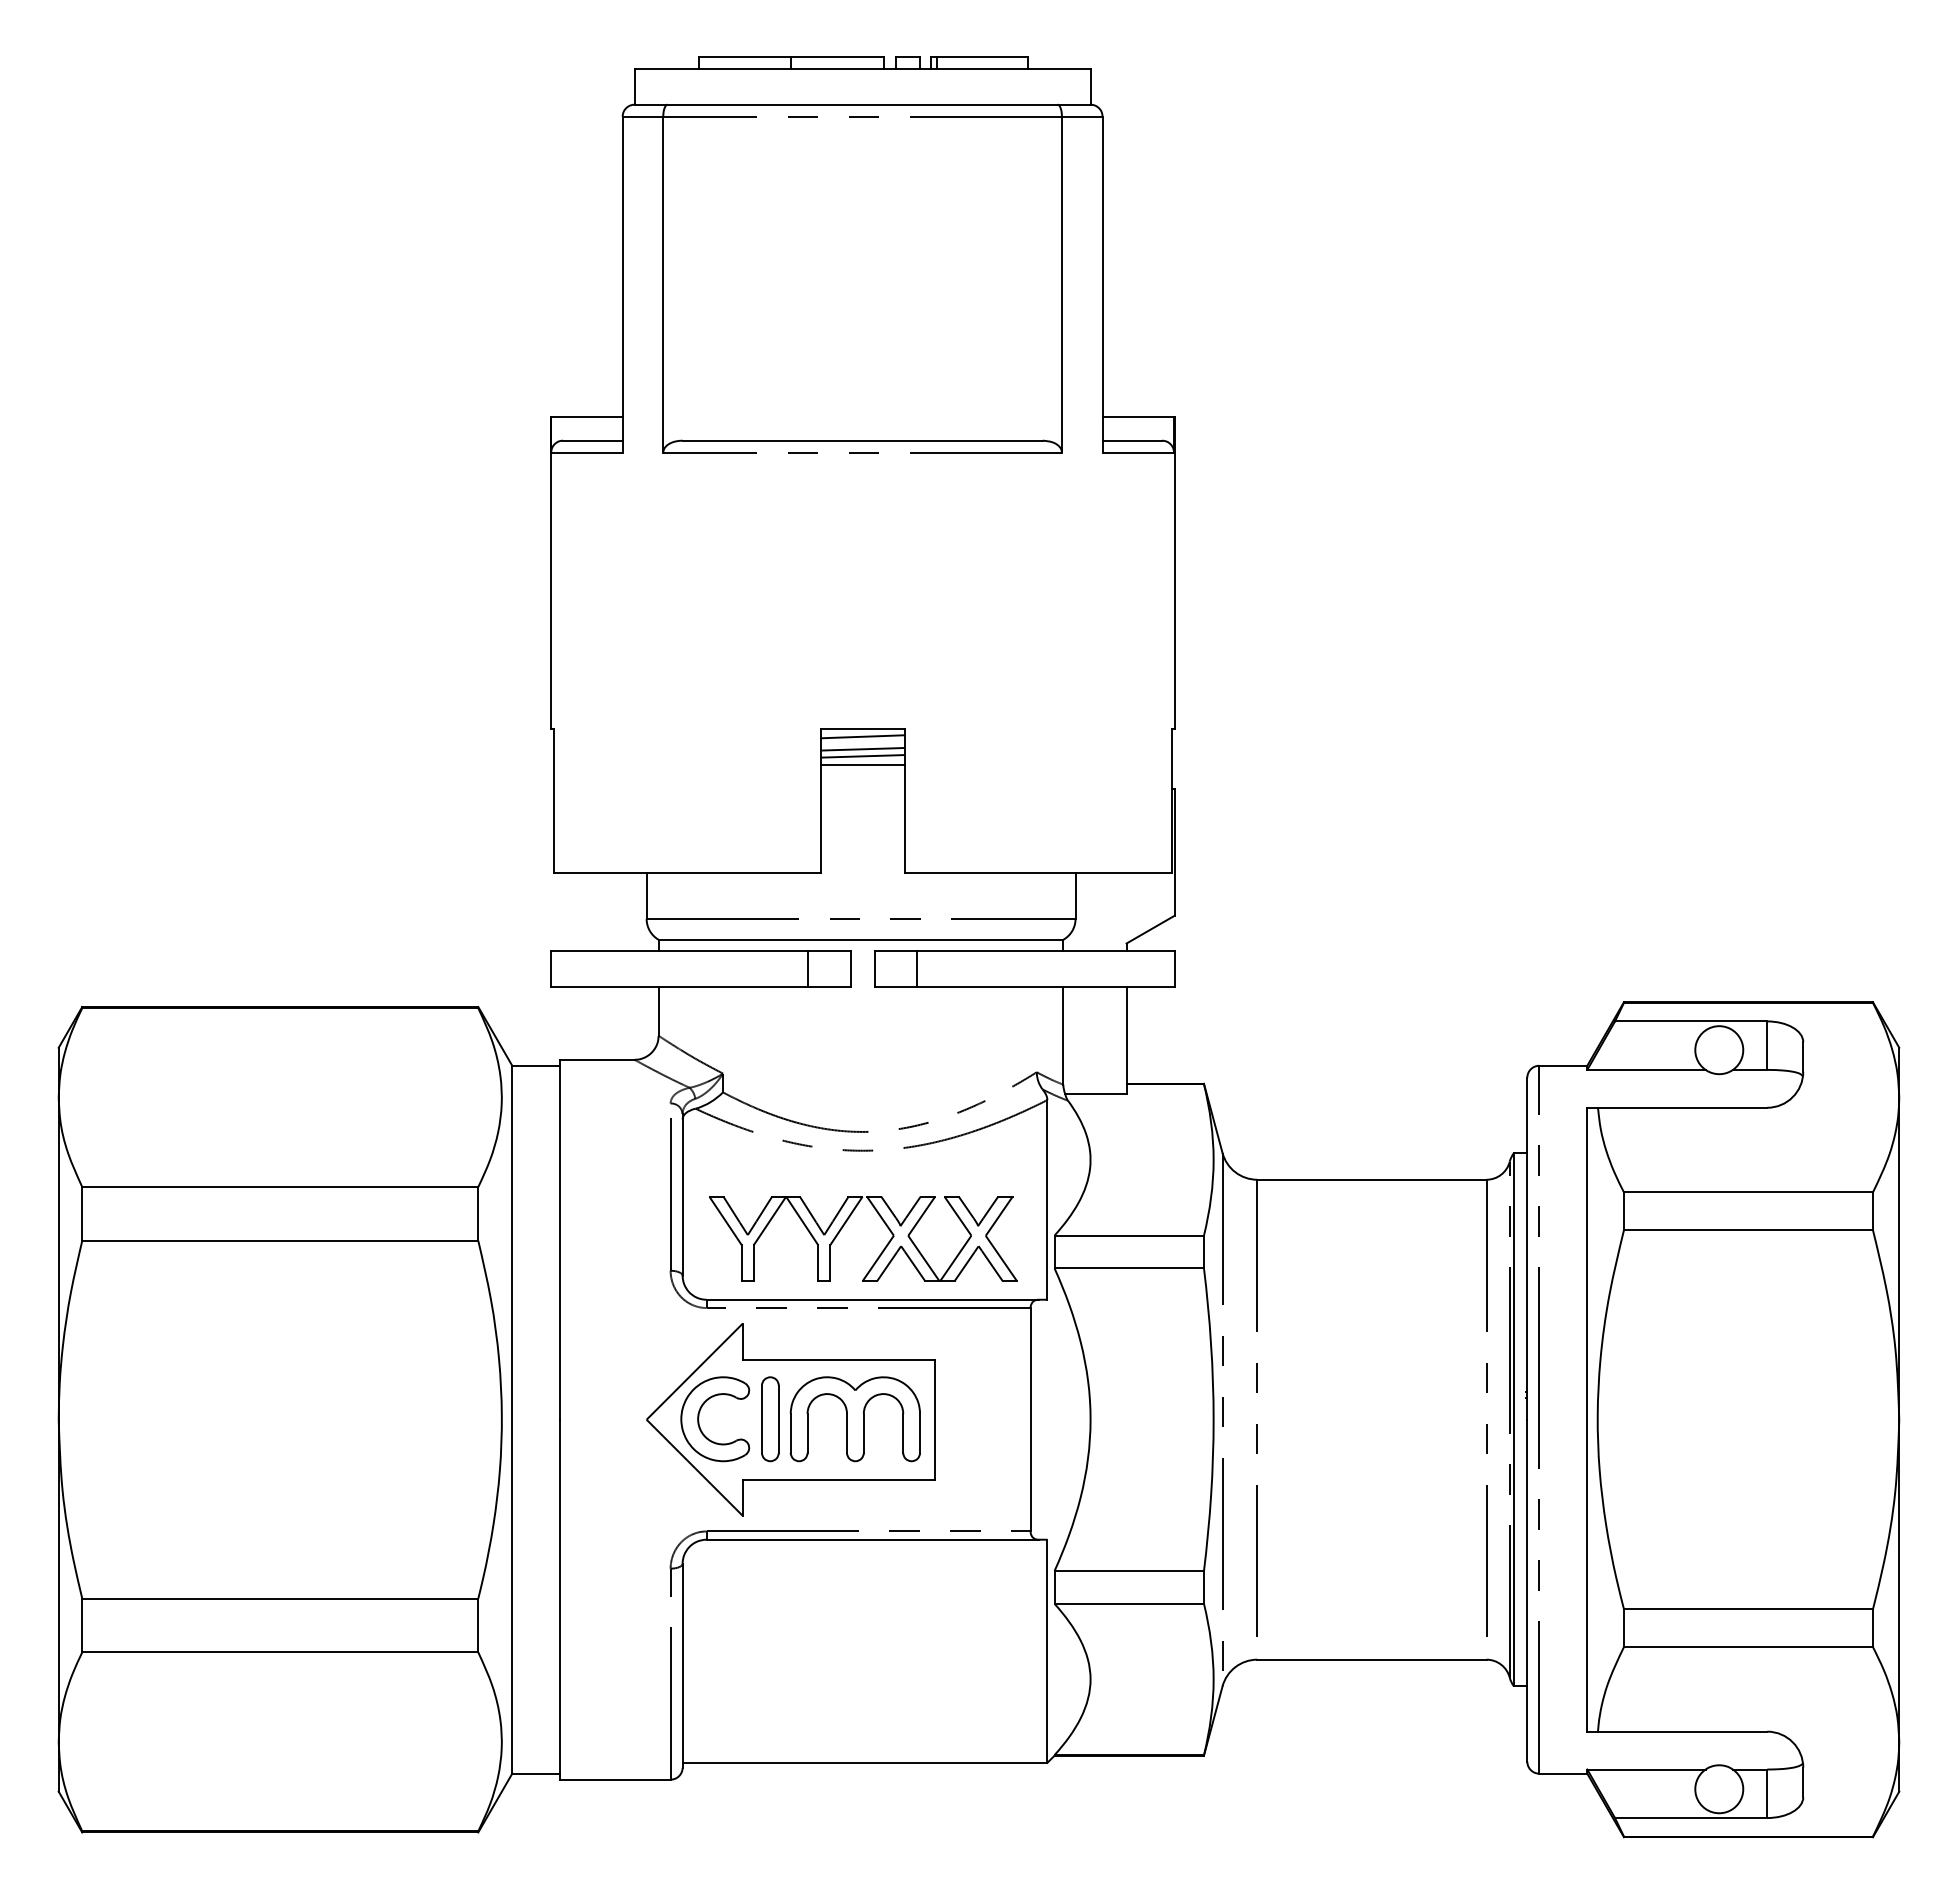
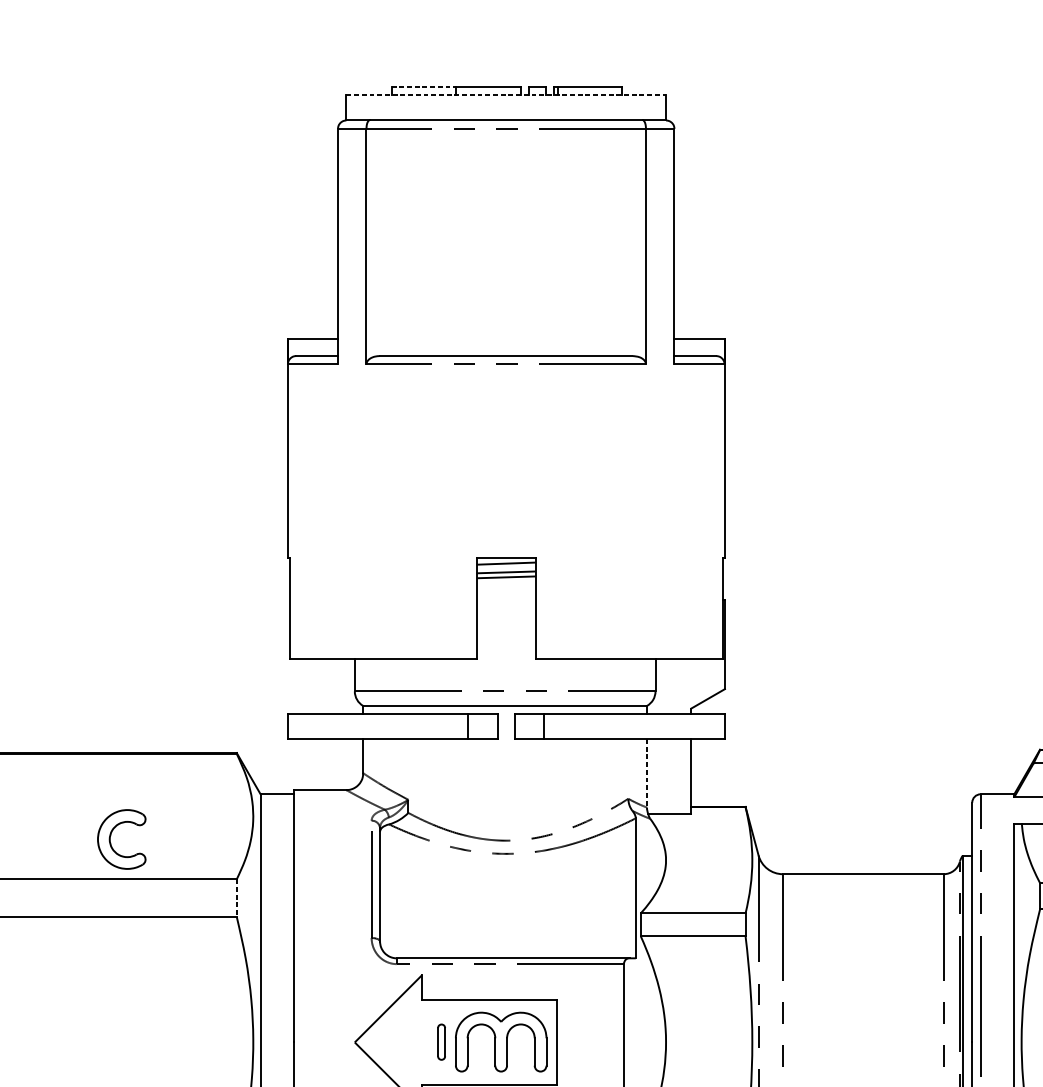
line: (745, 56) -> (424, 86), solid -> dashed
line: (862, 68) -> (506, 95), solid -> dashed
line: (862, 764) -> (506, 583), removed
line: (1063, 1035) -> (647, 773), solid -> dashed
line: (478, 1213) -> (236, 897), solid -> dashed
part: (881, 1251) -> (519, 924), removed
part: (699, 1417) -> (110, 838), moved
part: (770, 1419) -> (441, 1042), size x0.6

